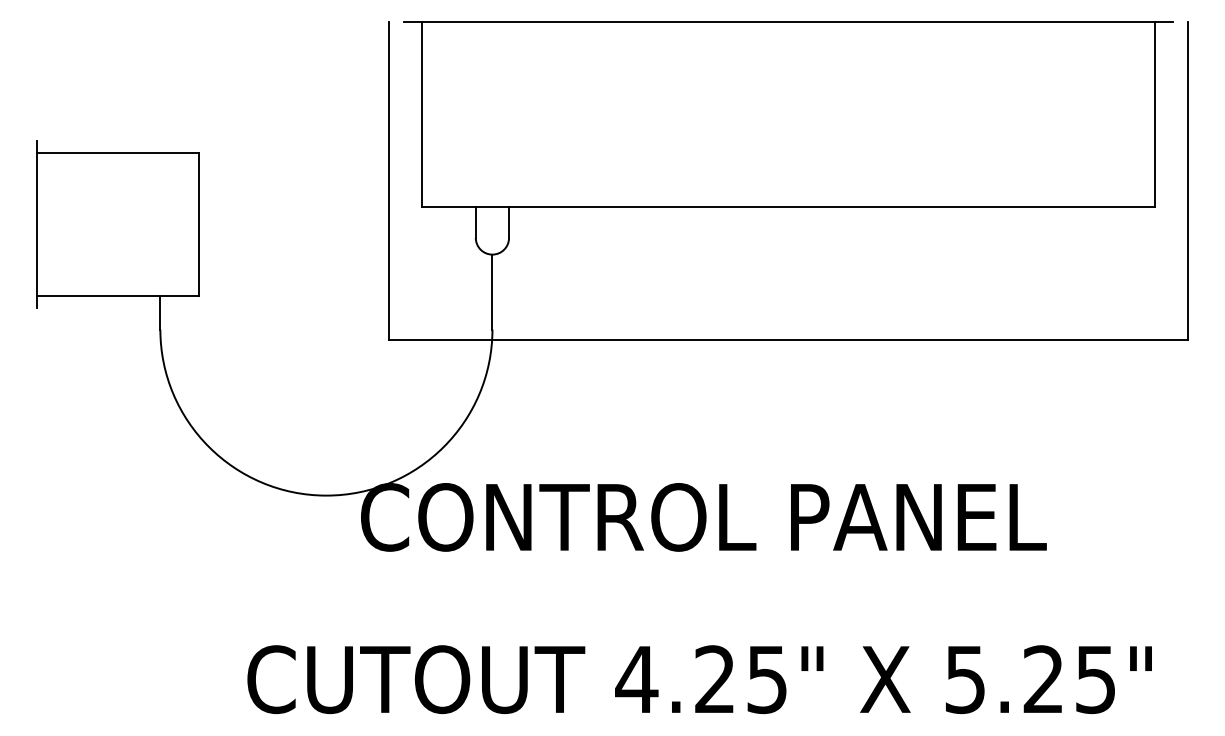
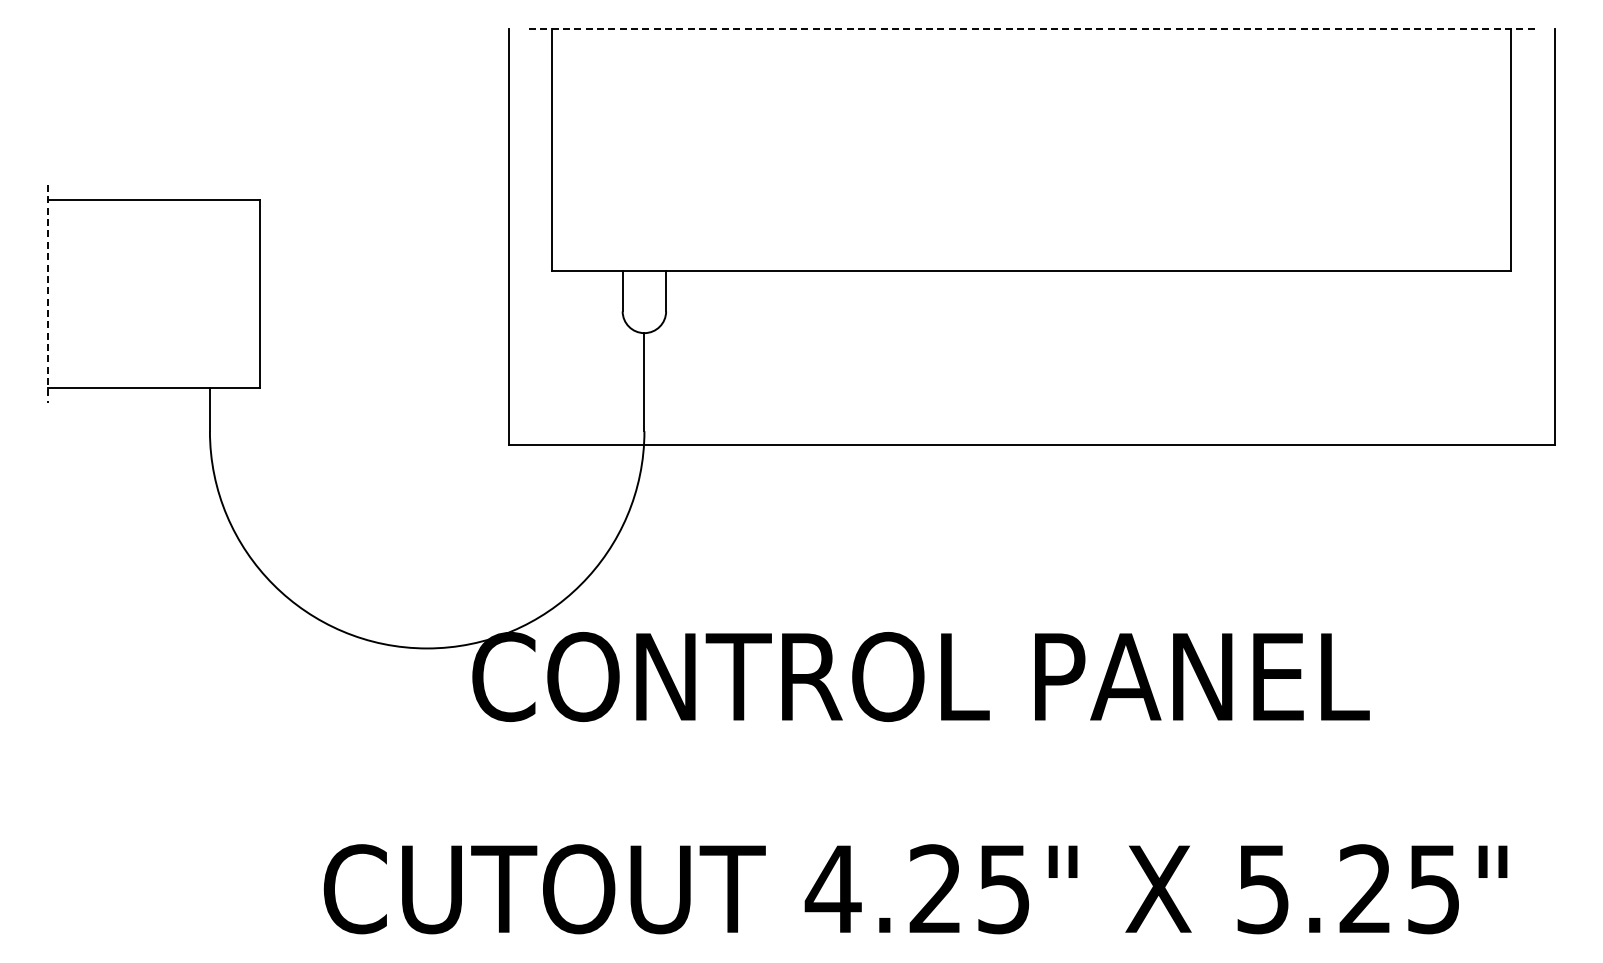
line: (788, 21) -> (1031, 28), solid -> dashed
line: (36, 224) -> (48, 293), solid -> dashed

